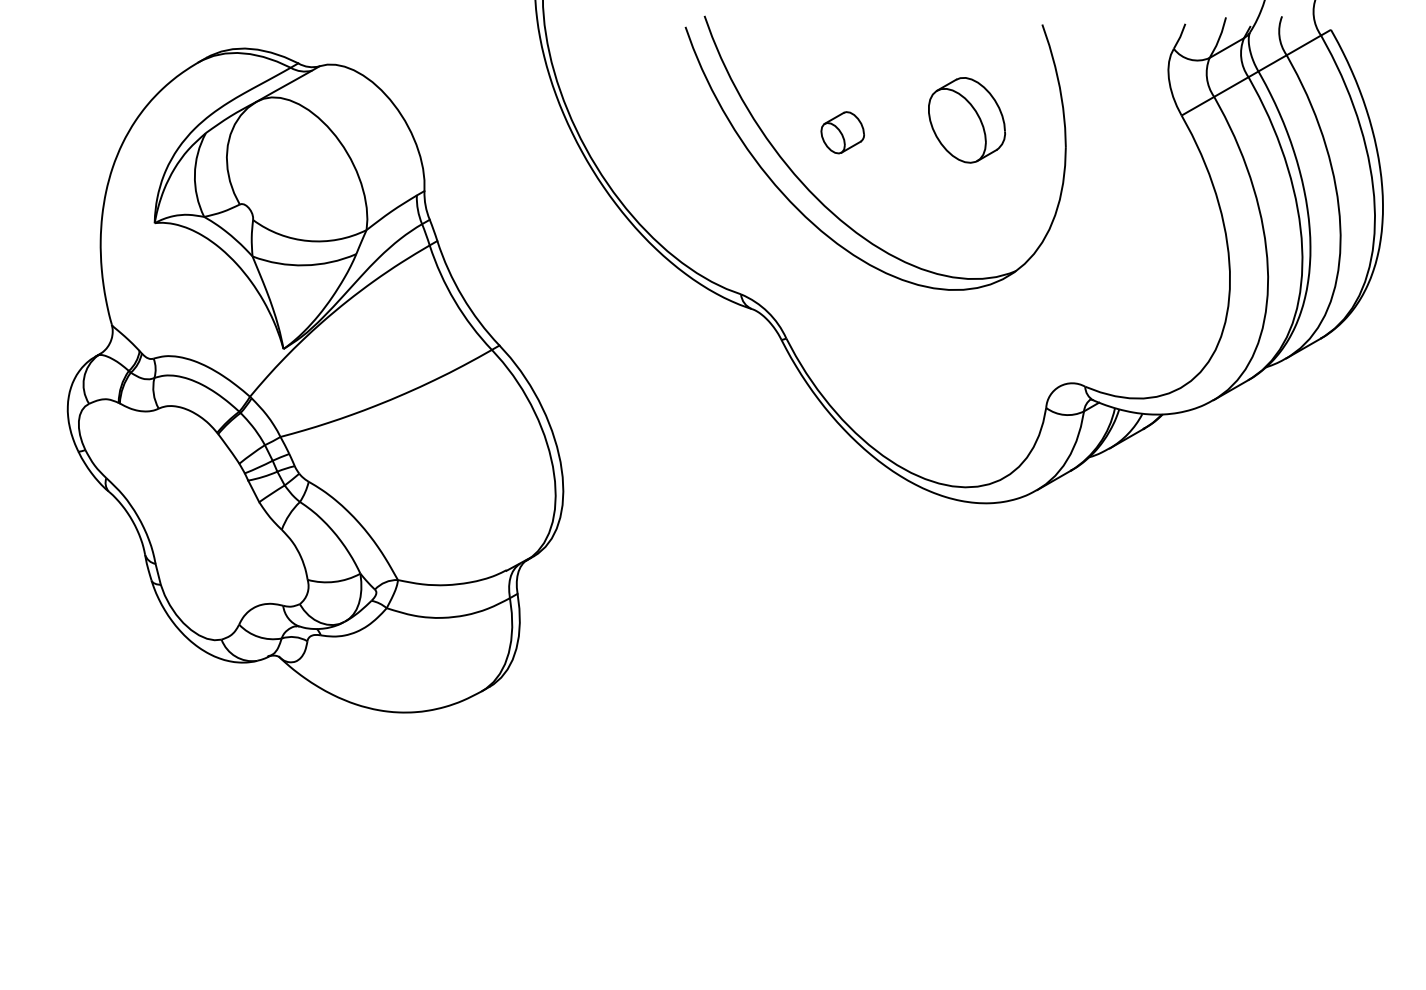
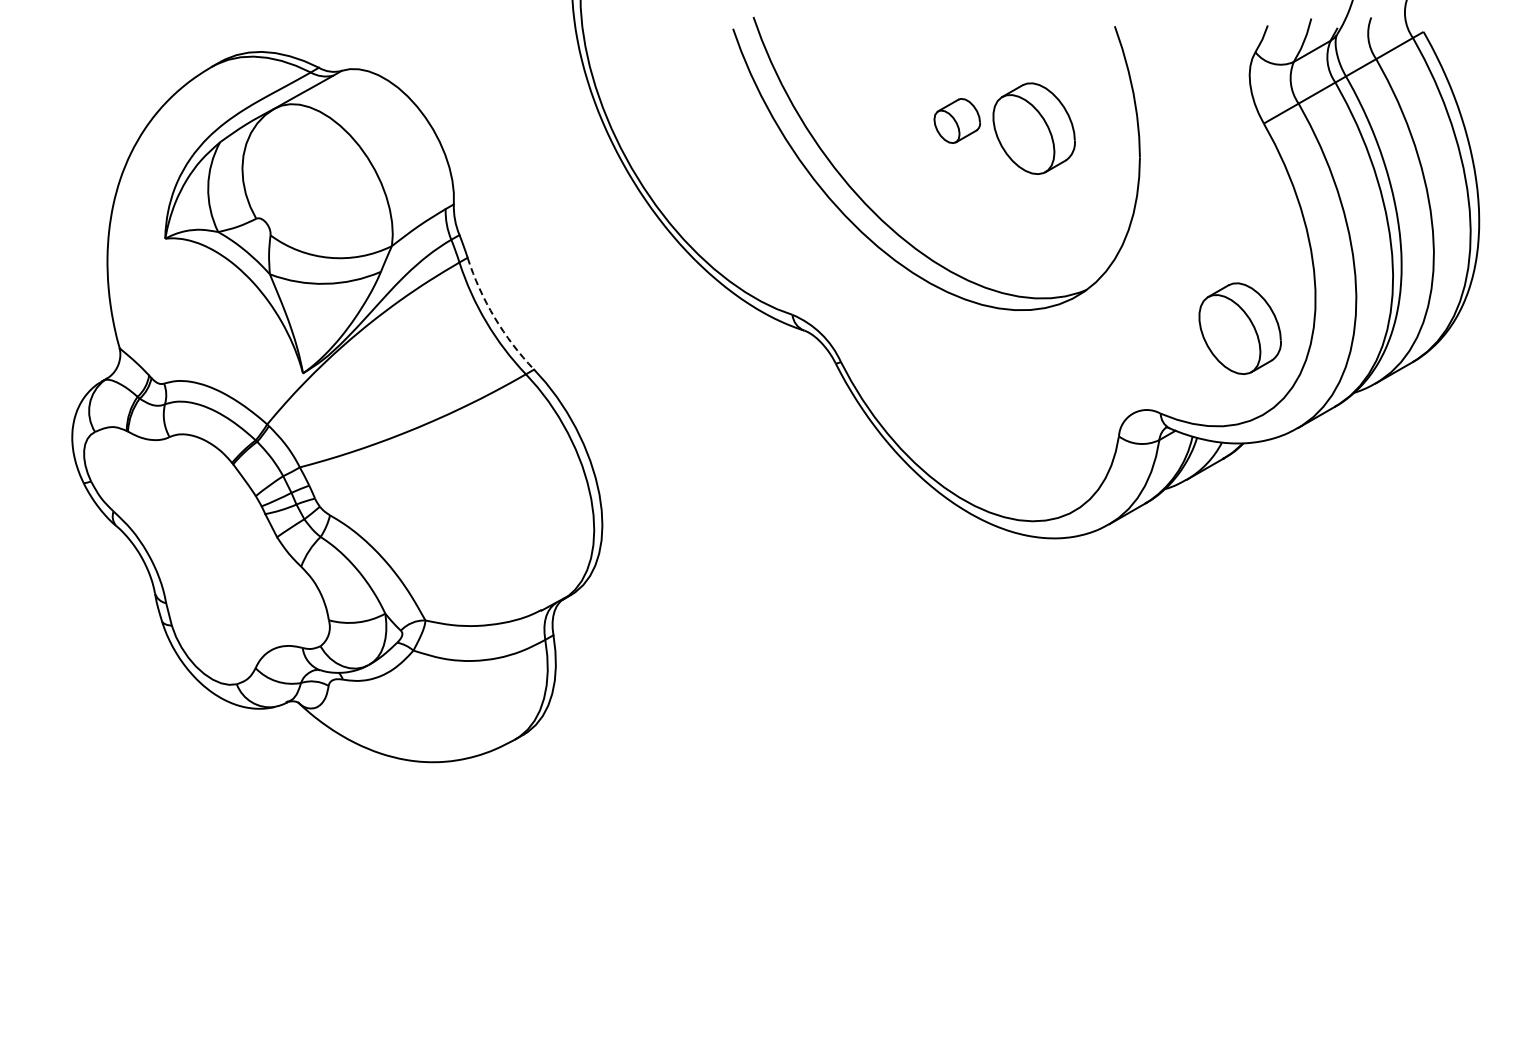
part: (842, 132) -> (957, 120), moved
arc: (462, 296) -> (494, 317), solid -> dashed
part: (1158, 307) -> (1239, 328), added

